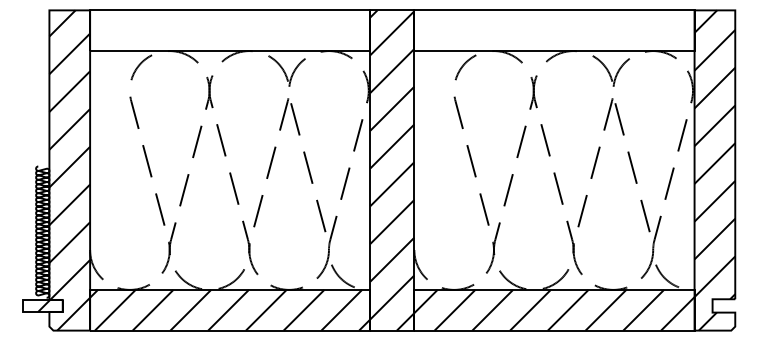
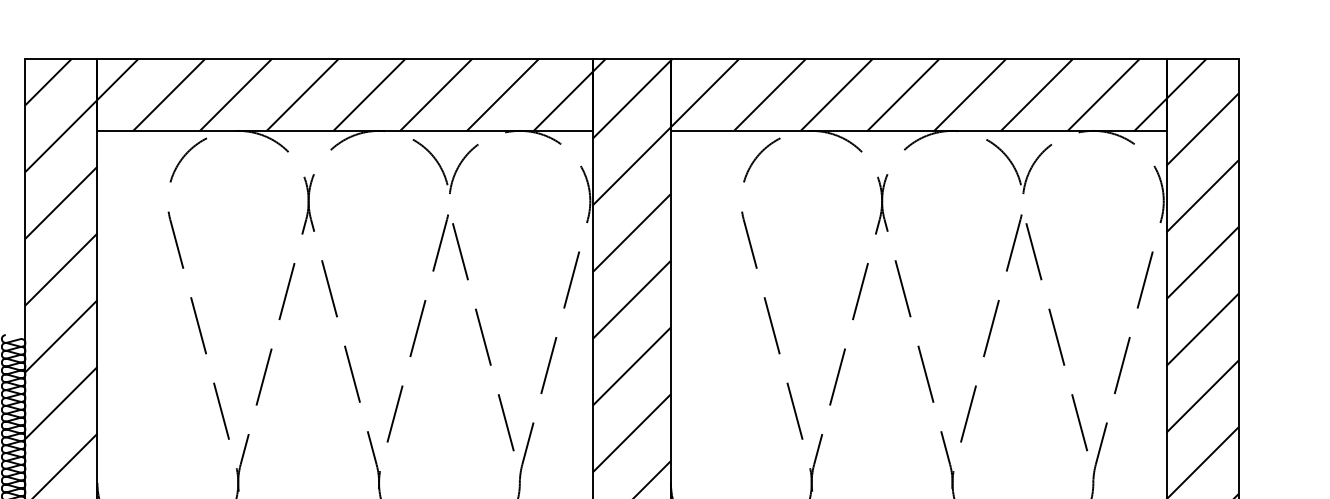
hatch: (230, 30) -> (345, 94), added
hatch: (554, 30) -> (918, 94), added

